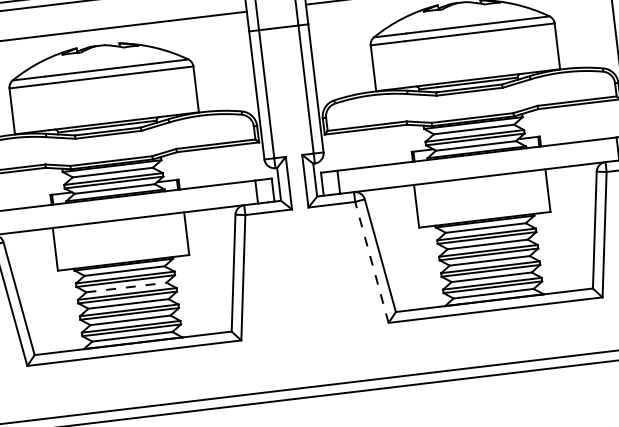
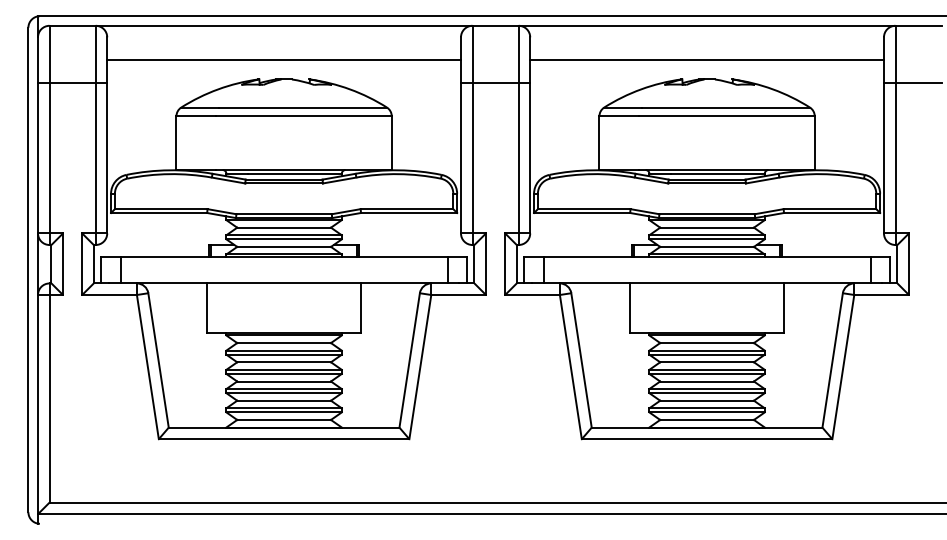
line: (371, 262) -> (570, 367), dashed -> solid
line: (126, 287) -> (284, 362), dashed -> solid

